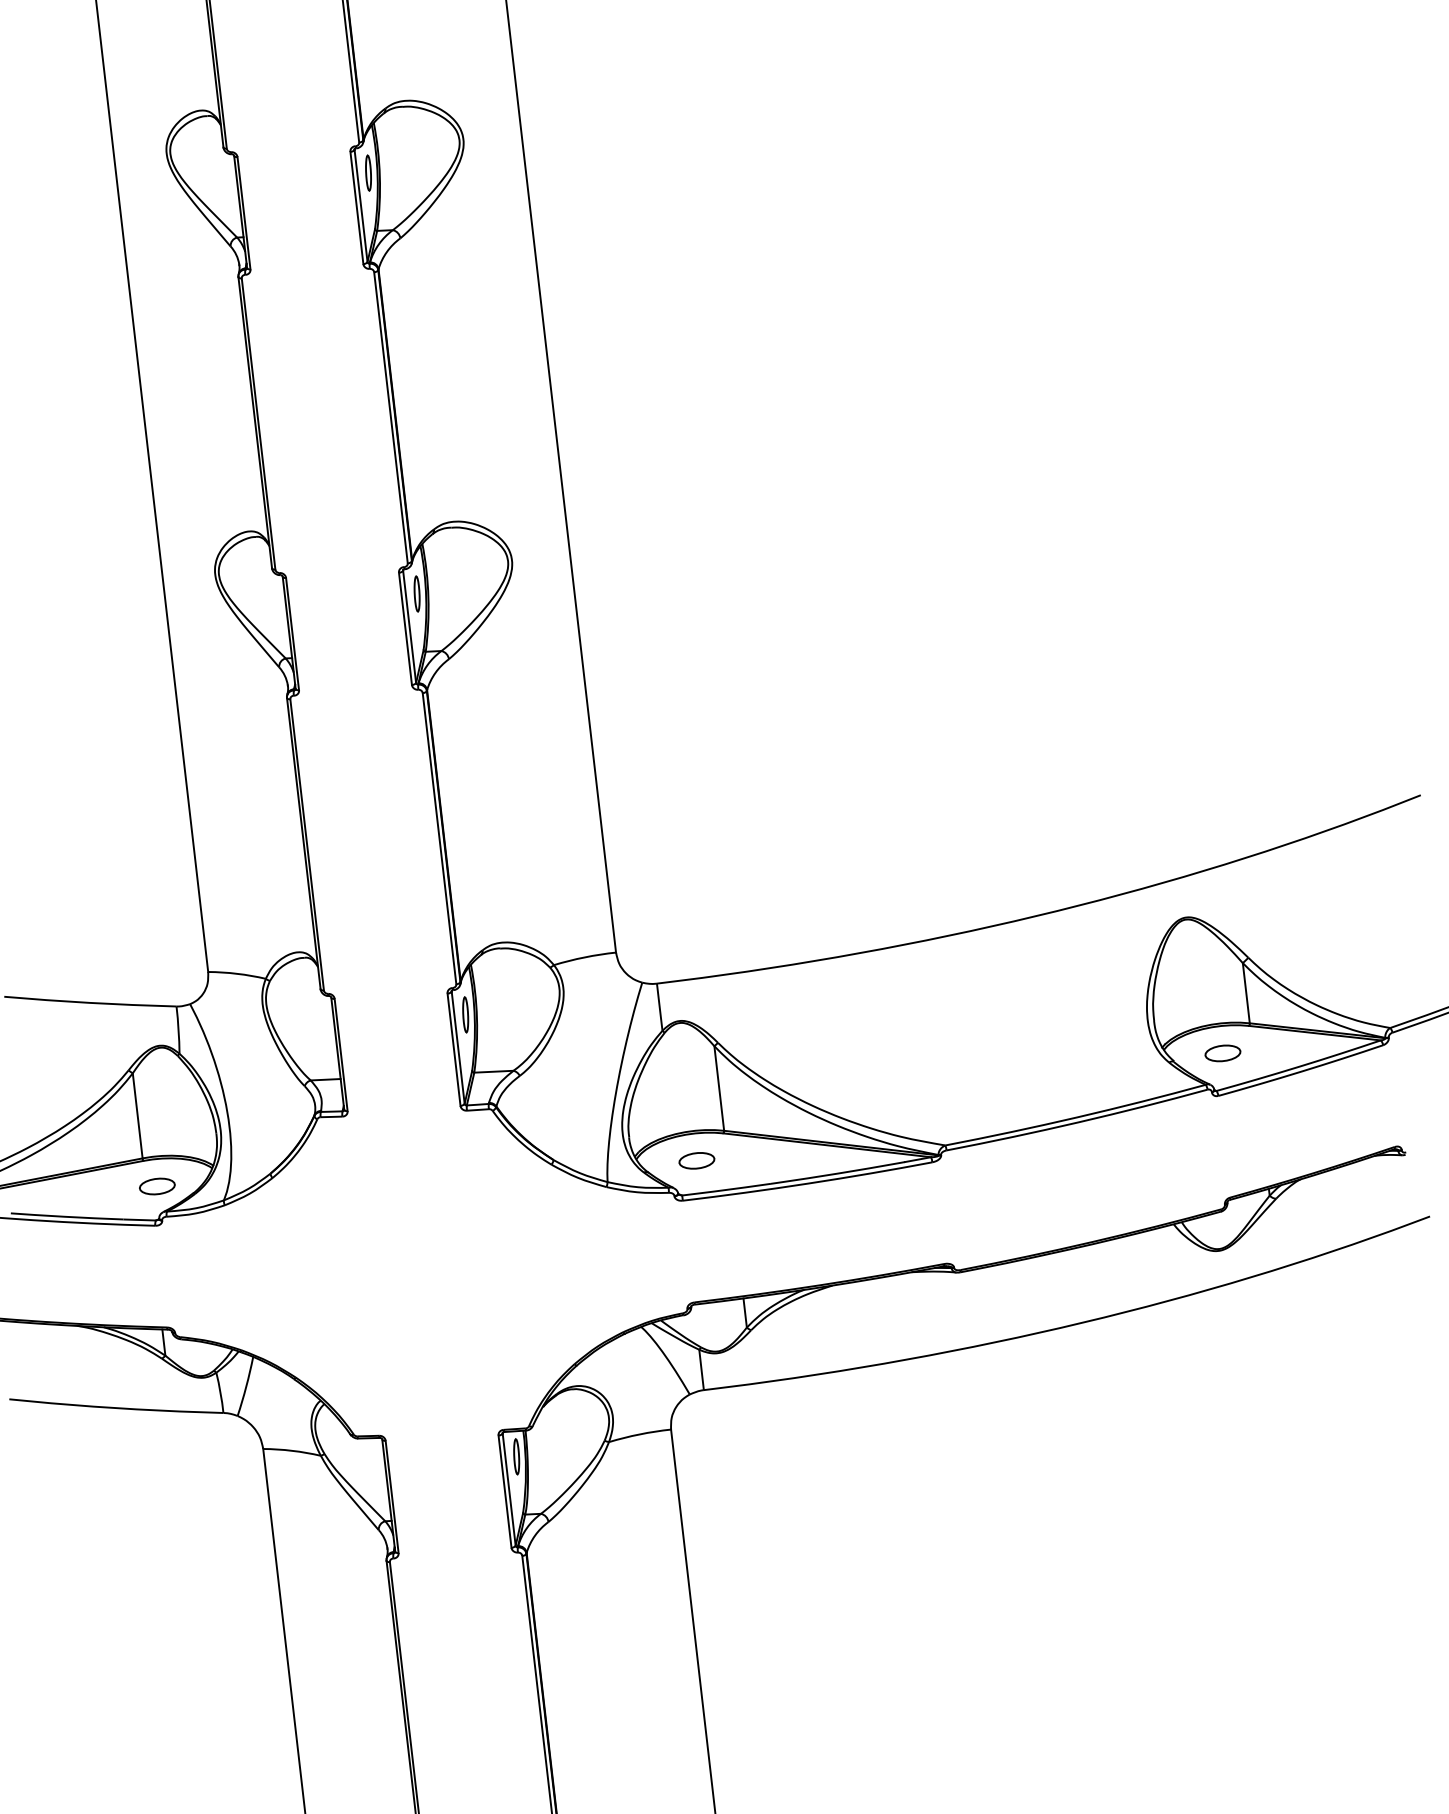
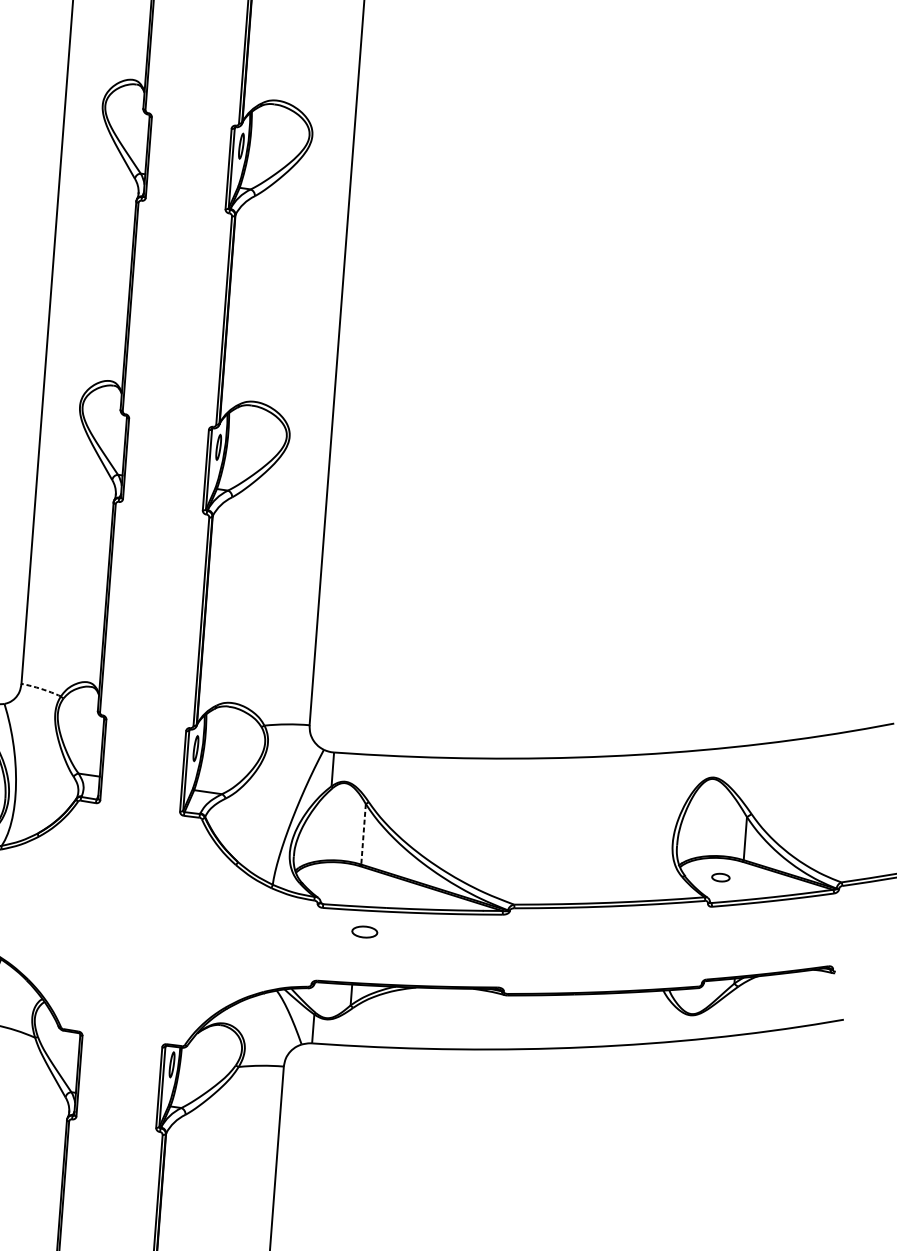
arc: (237, 973) -> (41, 688), solid -> dashed
part: (1222, 1053) -> (720, 877), size x0.7
line: (719, 1088) -> (363, 834), solid -> dashed
part: (696, 1160) -> (364, 931), moved

